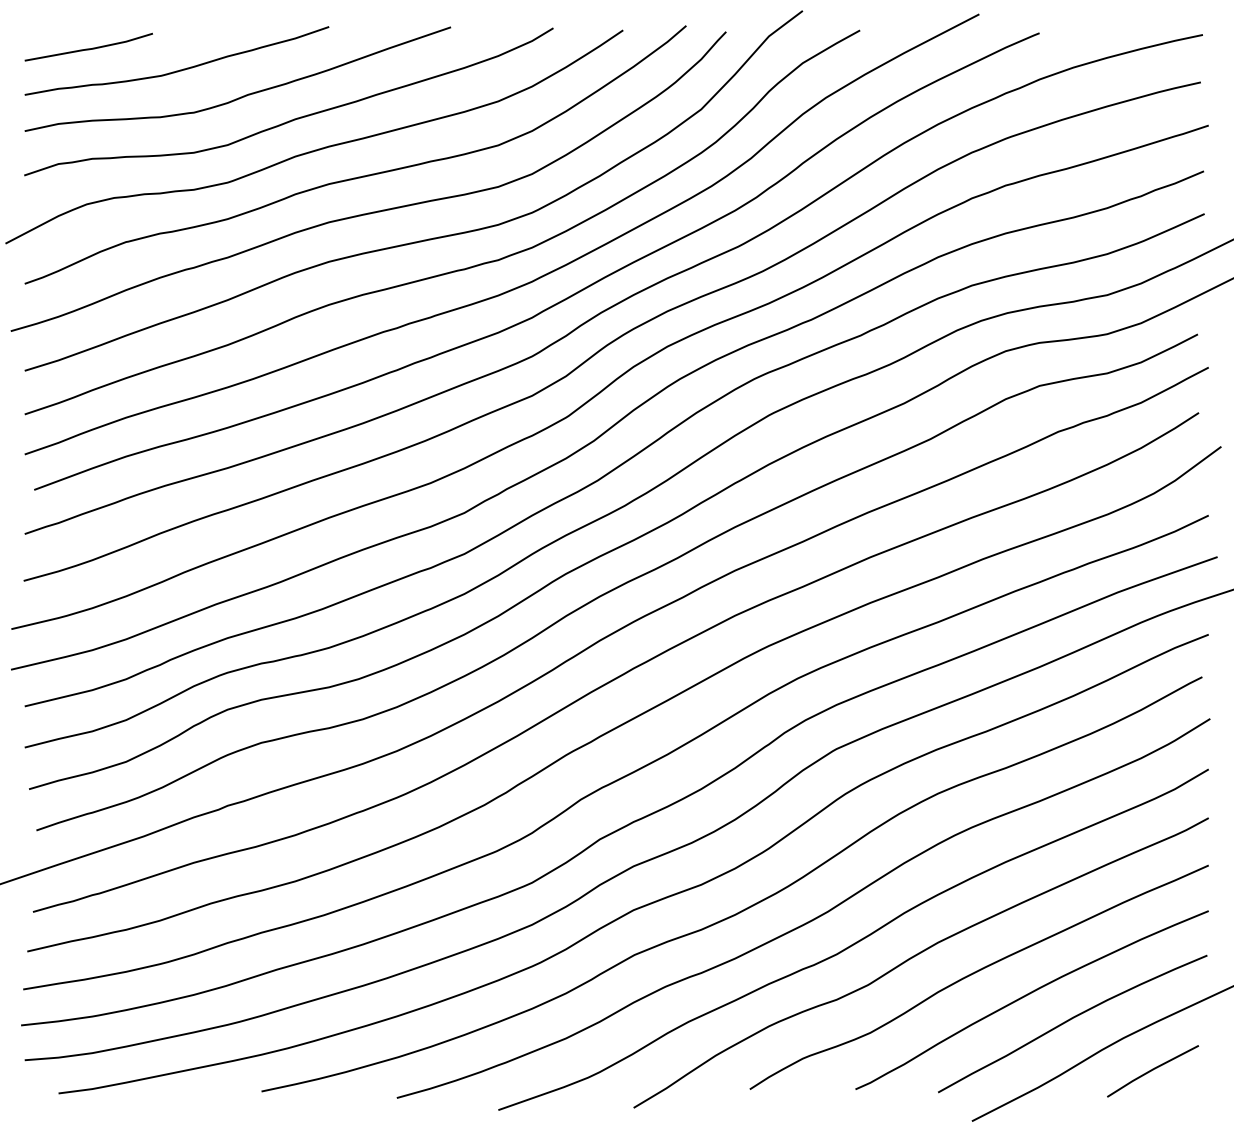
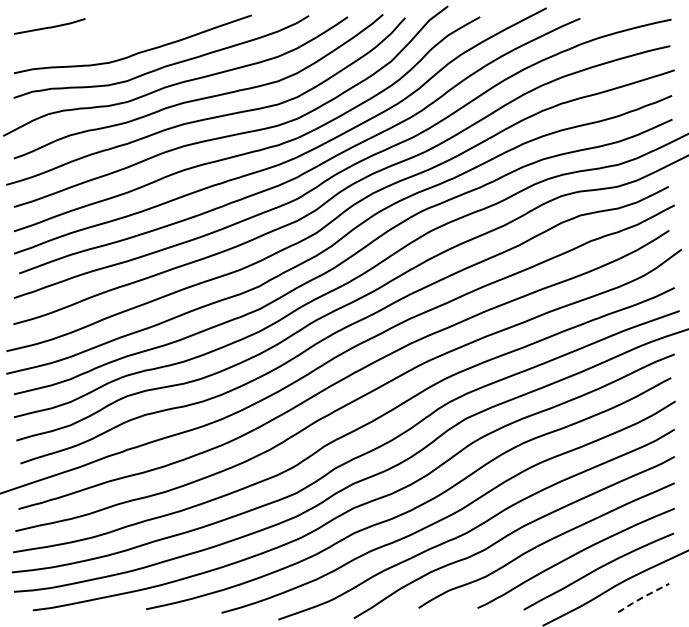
curve: (179, 68) -> (100, 38), removed
line: (1152, 1070) -> (643, 597), solid -> dashed

